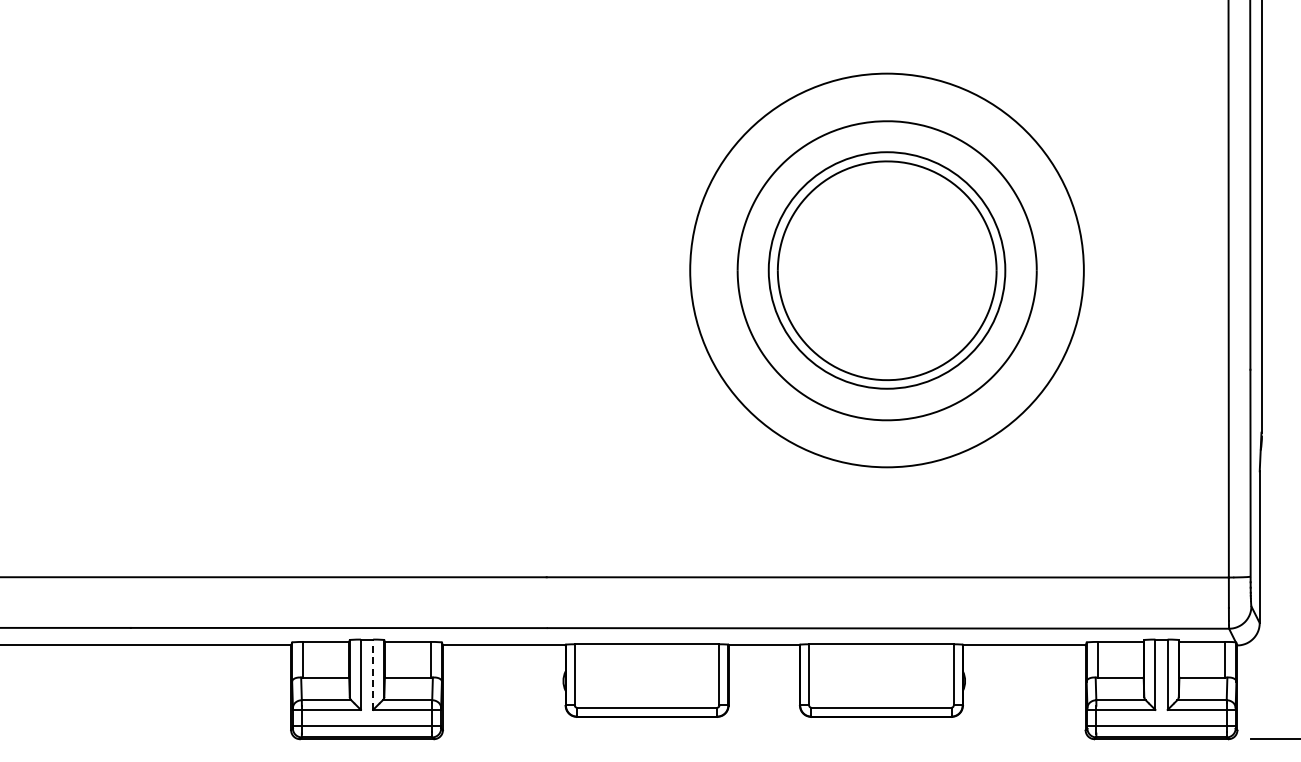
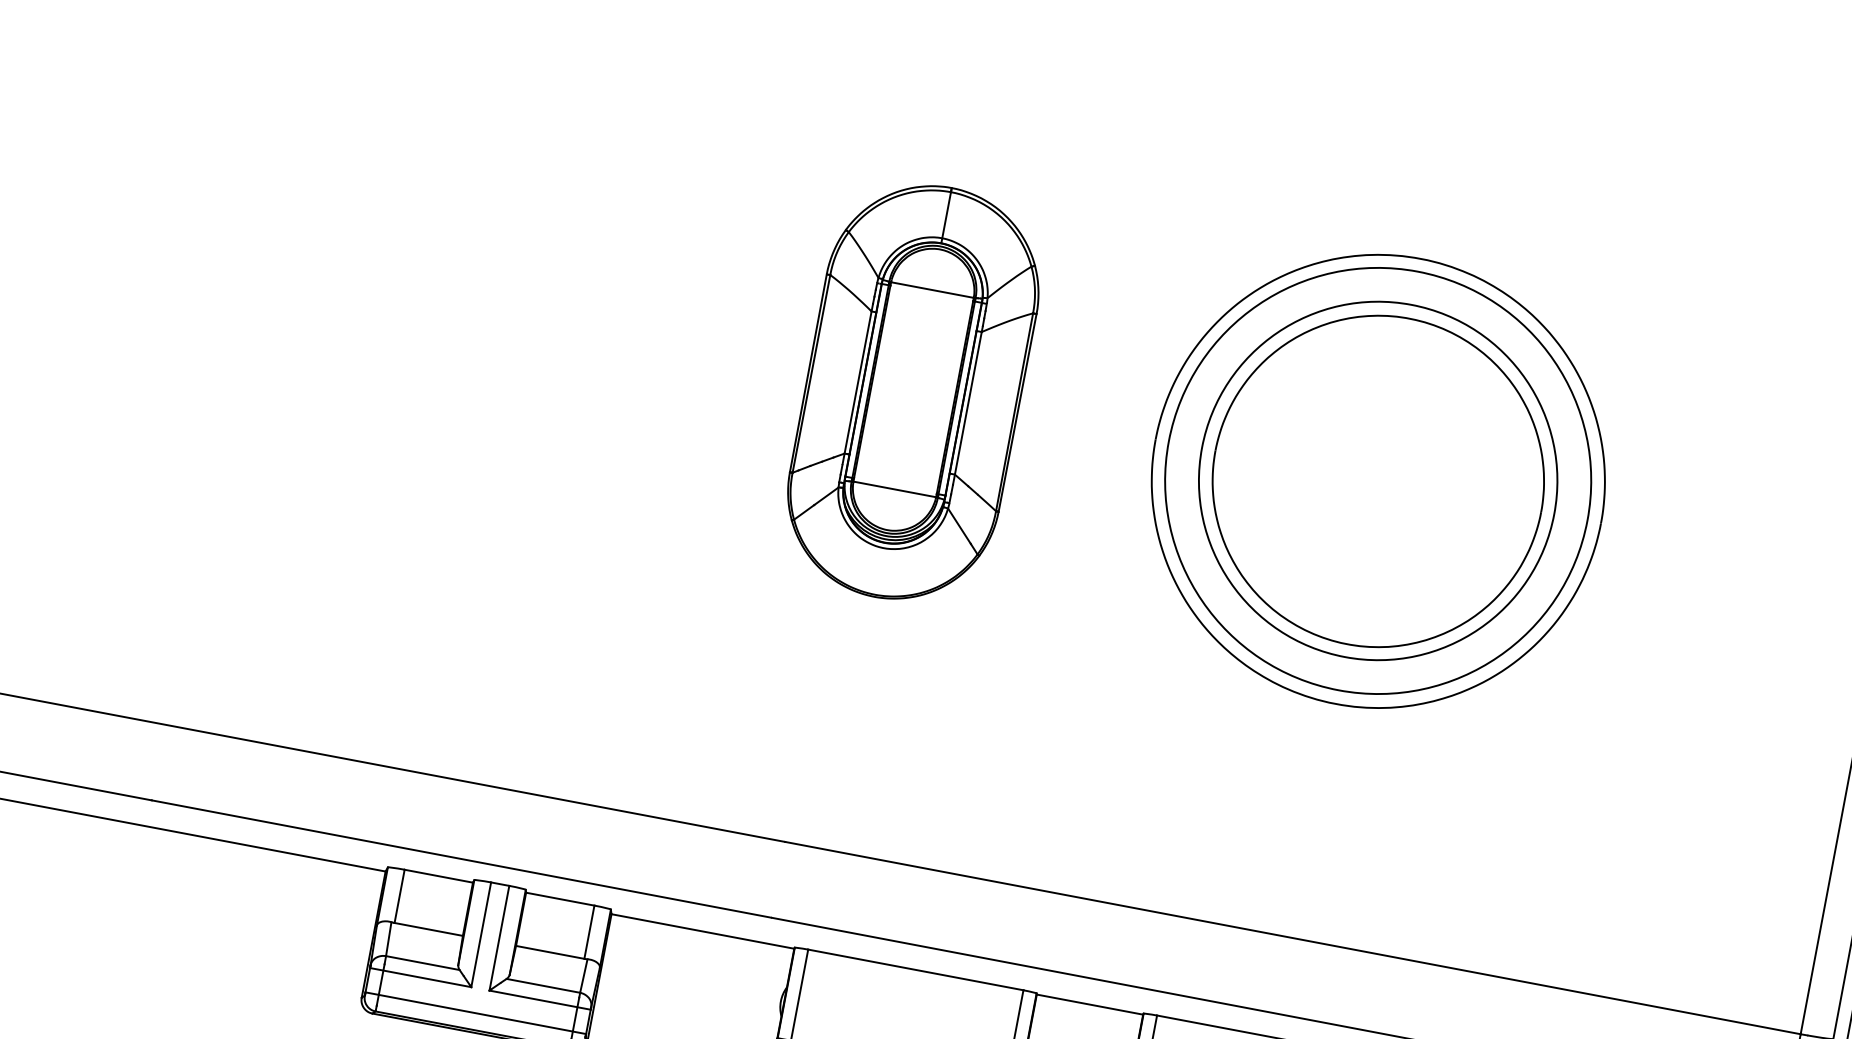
part: (574, 269) -> (913, 391), added
circle: (886, 270) -> (1377, 480), size x0.71
line: (373, 674) -> (499, 937), dashed -> solid

